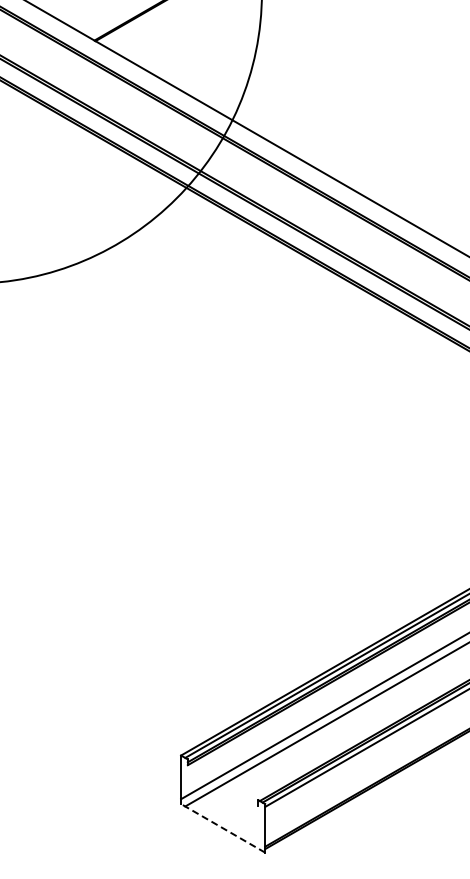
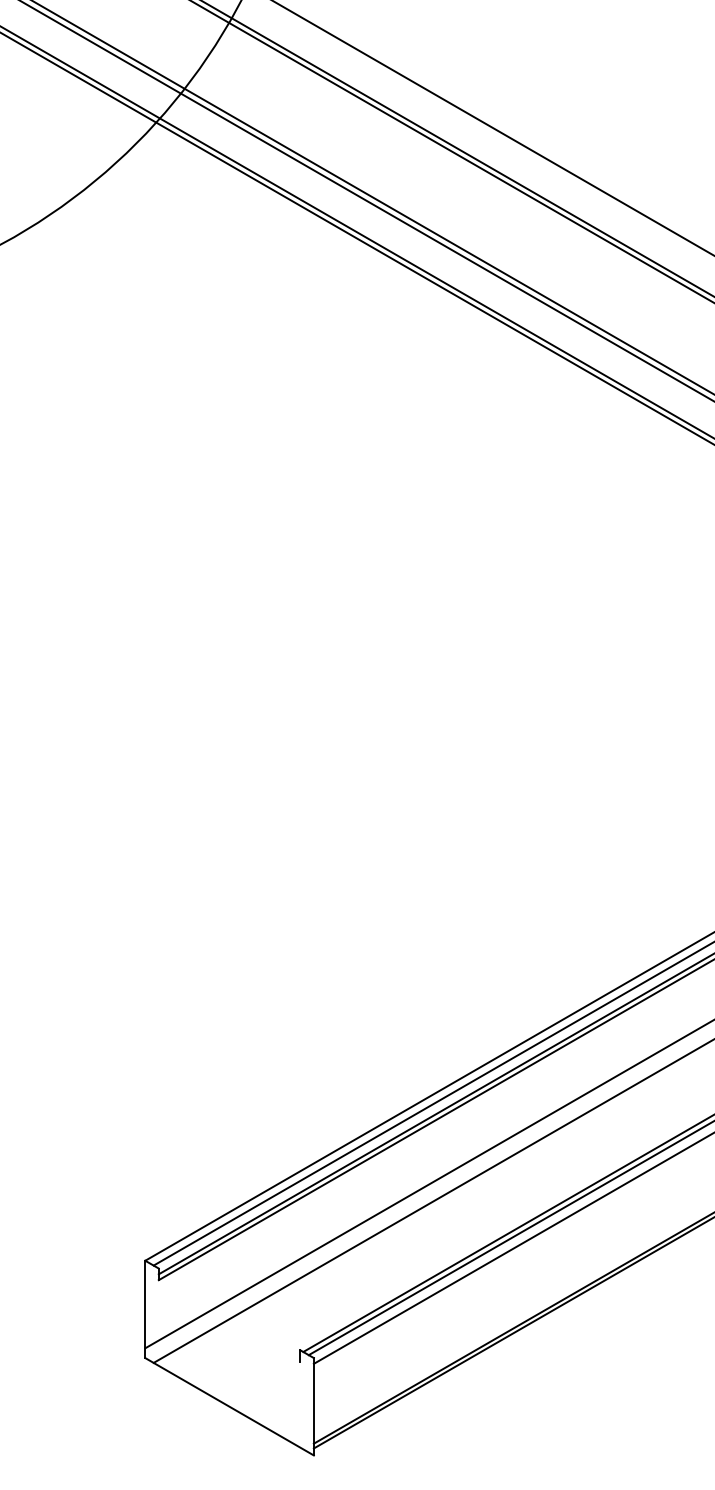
line: (223, 828) -> (230, 1407), dashed -> solid

